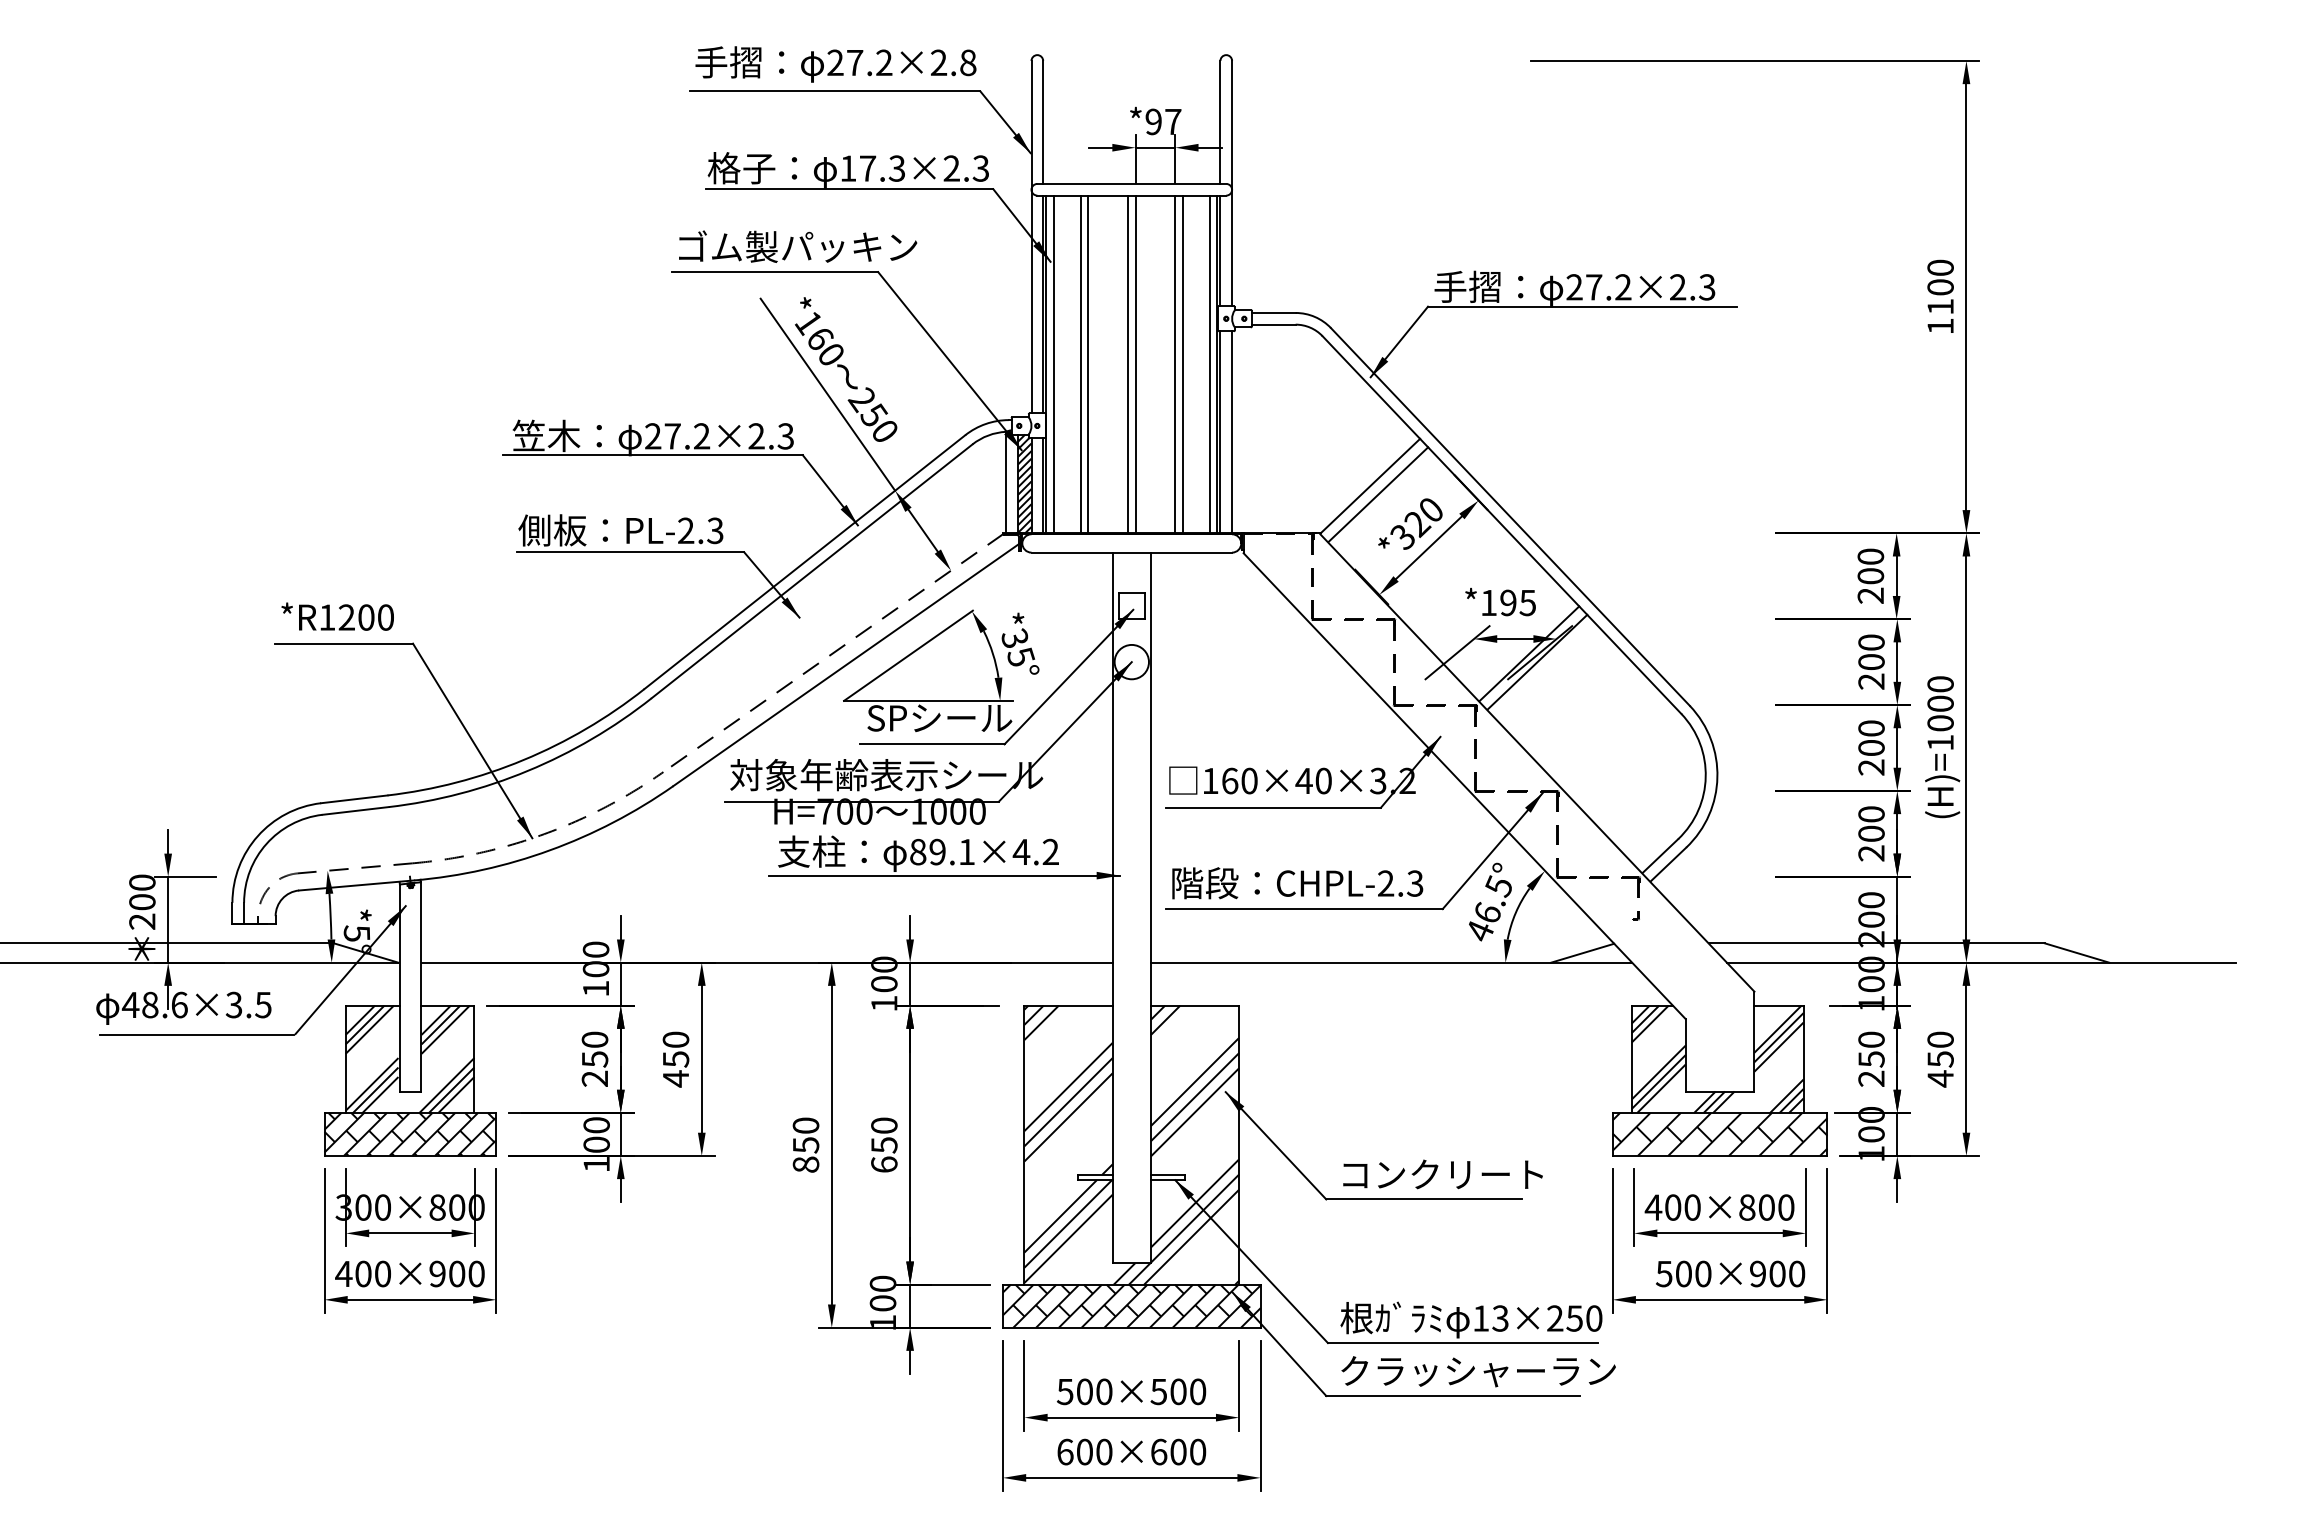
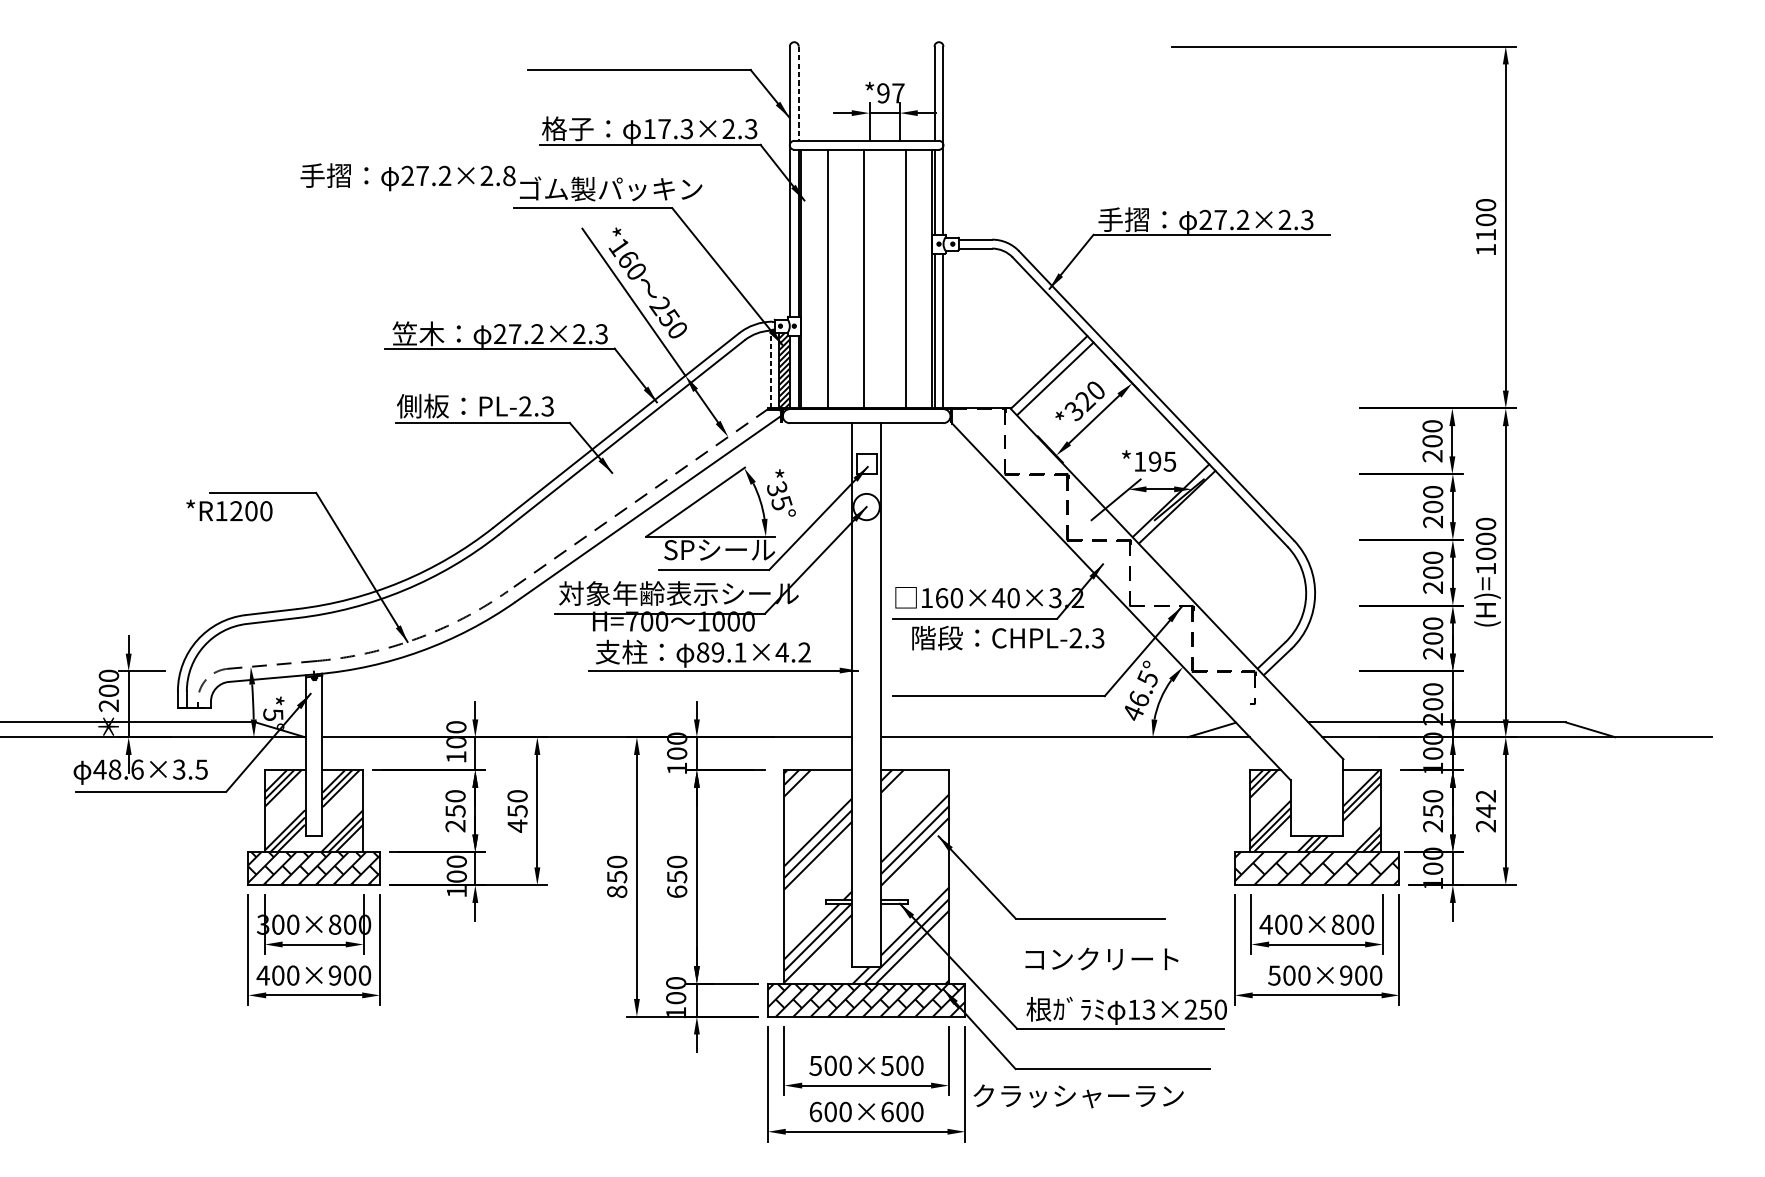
text: (835, 64) -> (407, 177), moved
line: (1043, 122) -> (799, 93), solid -> dashed
line: (1053, 364) -> (806, 279), removed
line: (1088, 364) -> (833, 279), removed
line: (1135, 364) -> (869, 279), removed
line: (1175, 364) -> (900, 279), removed
line: (1209, 364) -> (926, 279), removed
line: (1006, 482) -> (770, 369), solid -> dashed
text: (337, 616) -> (229, 510), moved
text: (1297, 883) -> (1008, 638), moved
text: (1940, 1059) -> (1485, 811), 450 -> 242
text: (1442, 1174) -> (1101, 959), moved
text: (1478, 1371) -> (1078, 1096), moved

